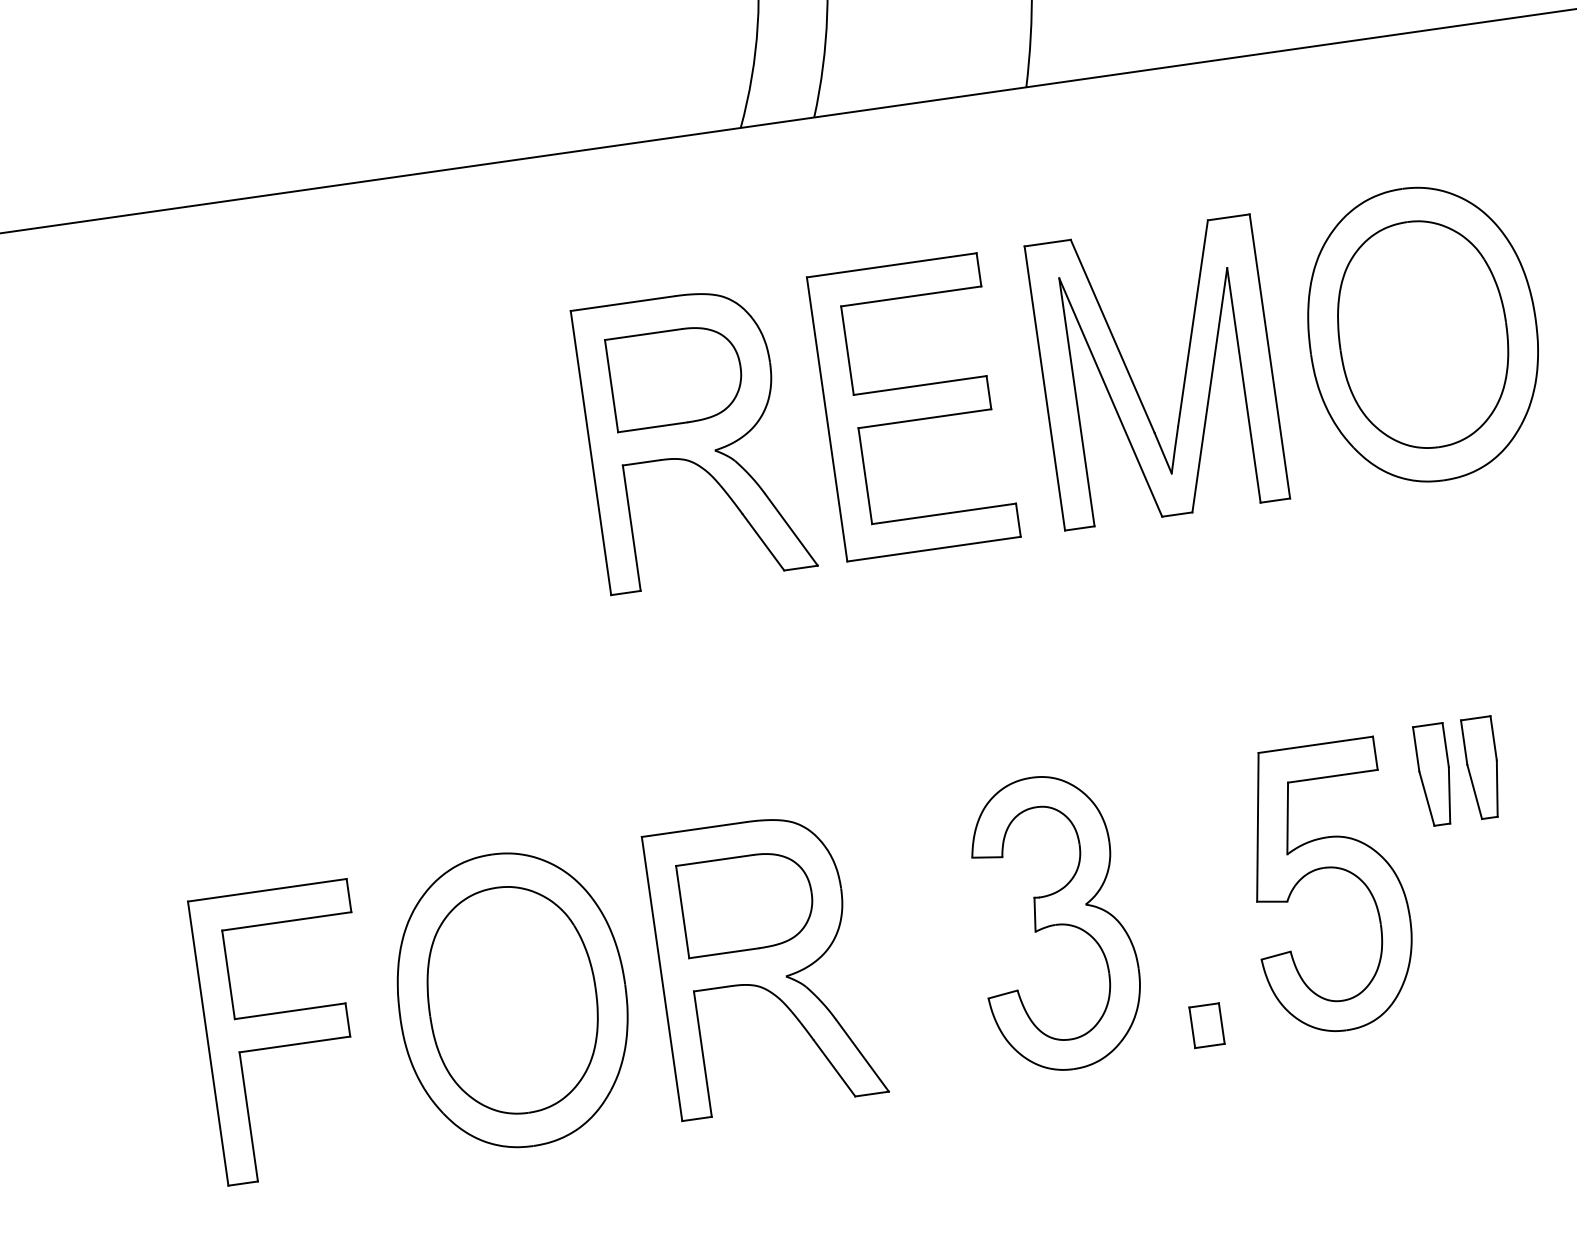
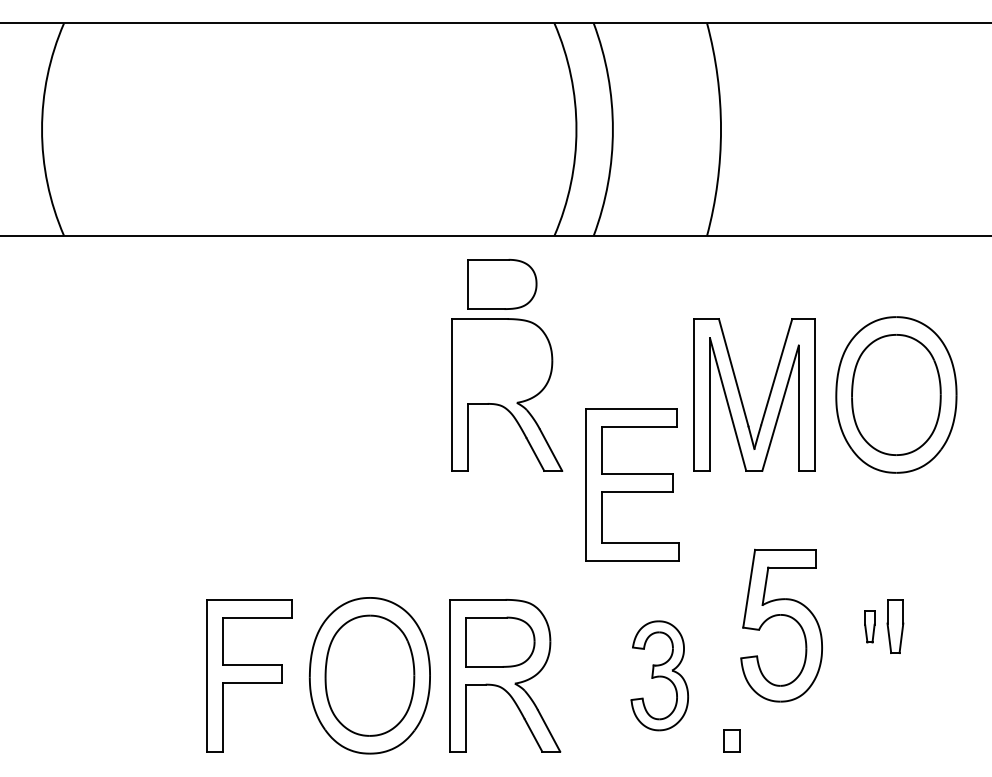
part: (676, 375) -> (502, 283), moved
part: (914, 406) -> (632, 484), moved
part: (1434, 775) -> (869, 626), size x0.6
part: (1331, 869) -> (784, 616), moved
part: (1054, 922) -> (659, 675), size x0.7

